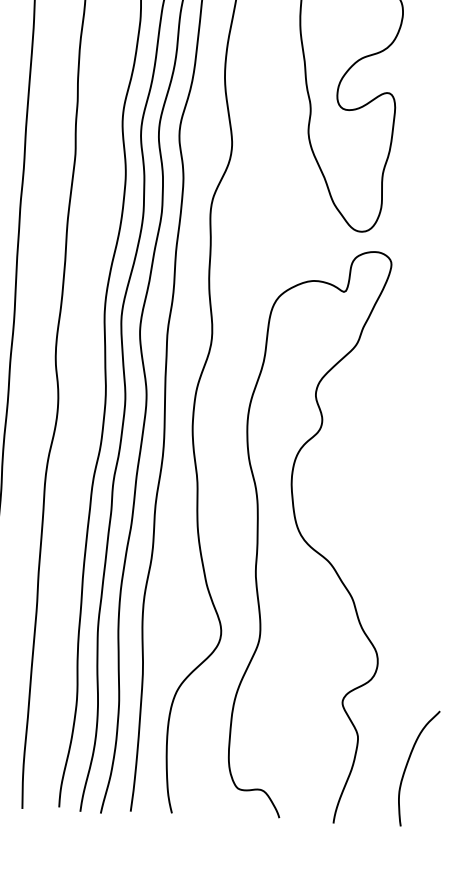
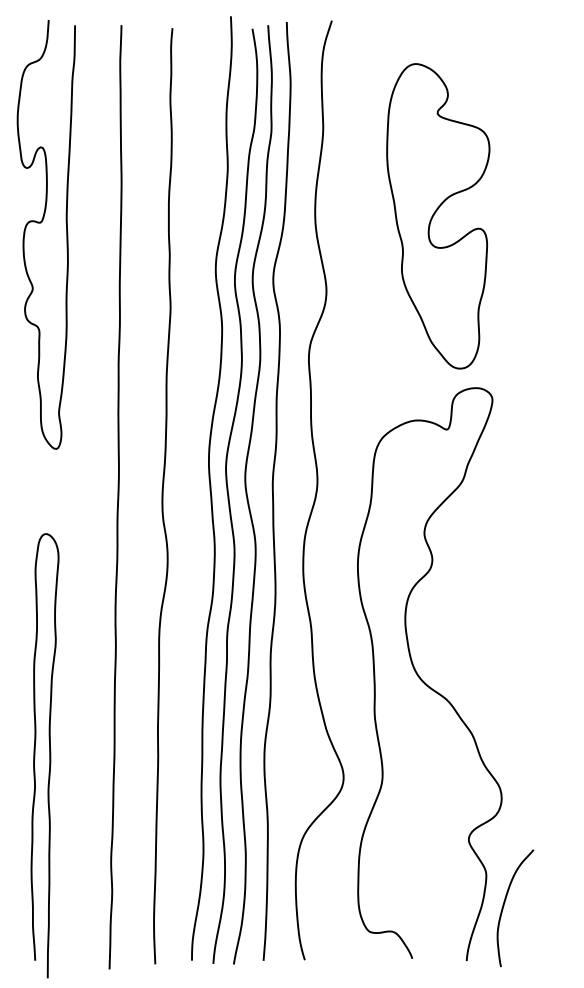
curve: (407, 766) -> (504, 906), moved

